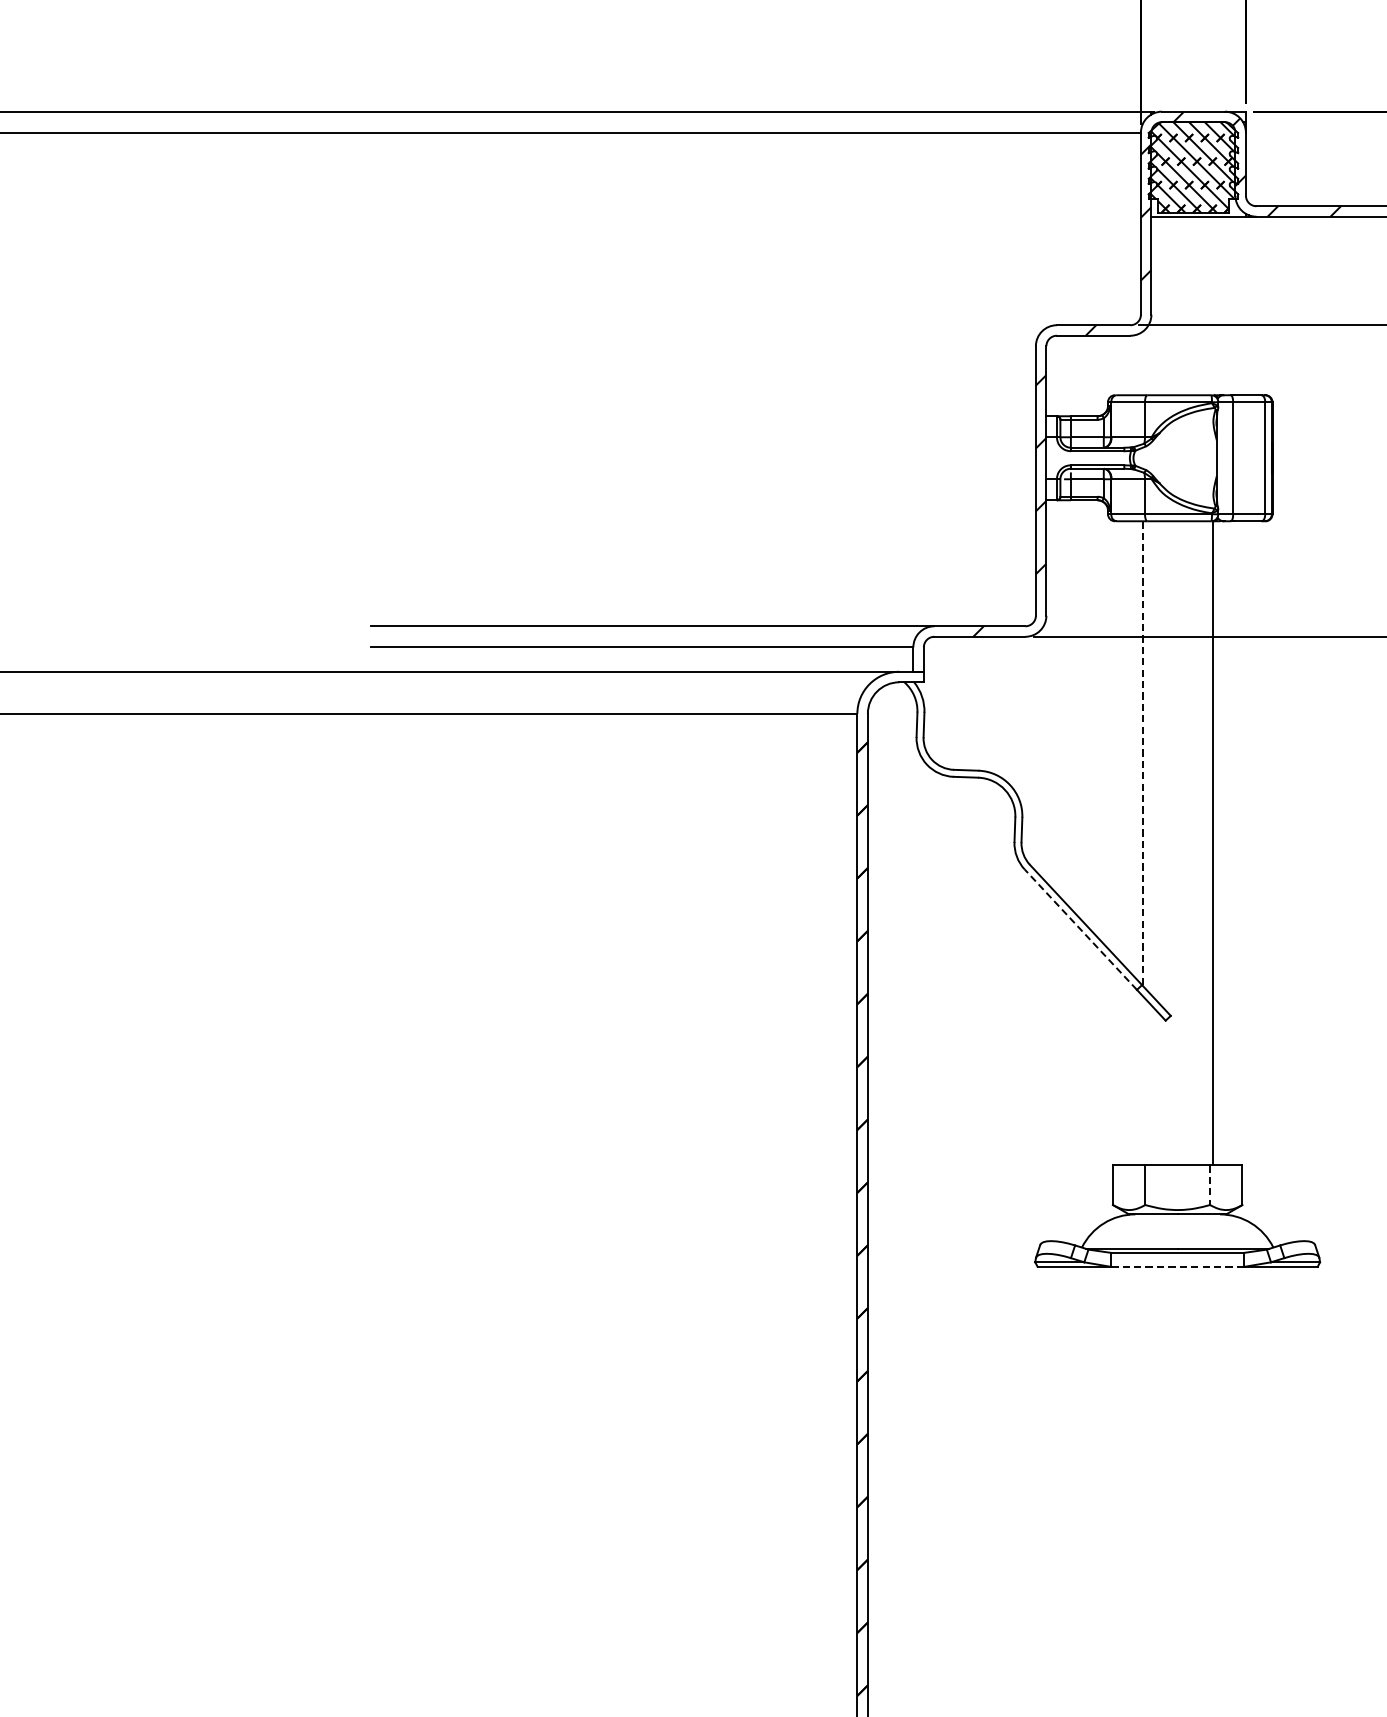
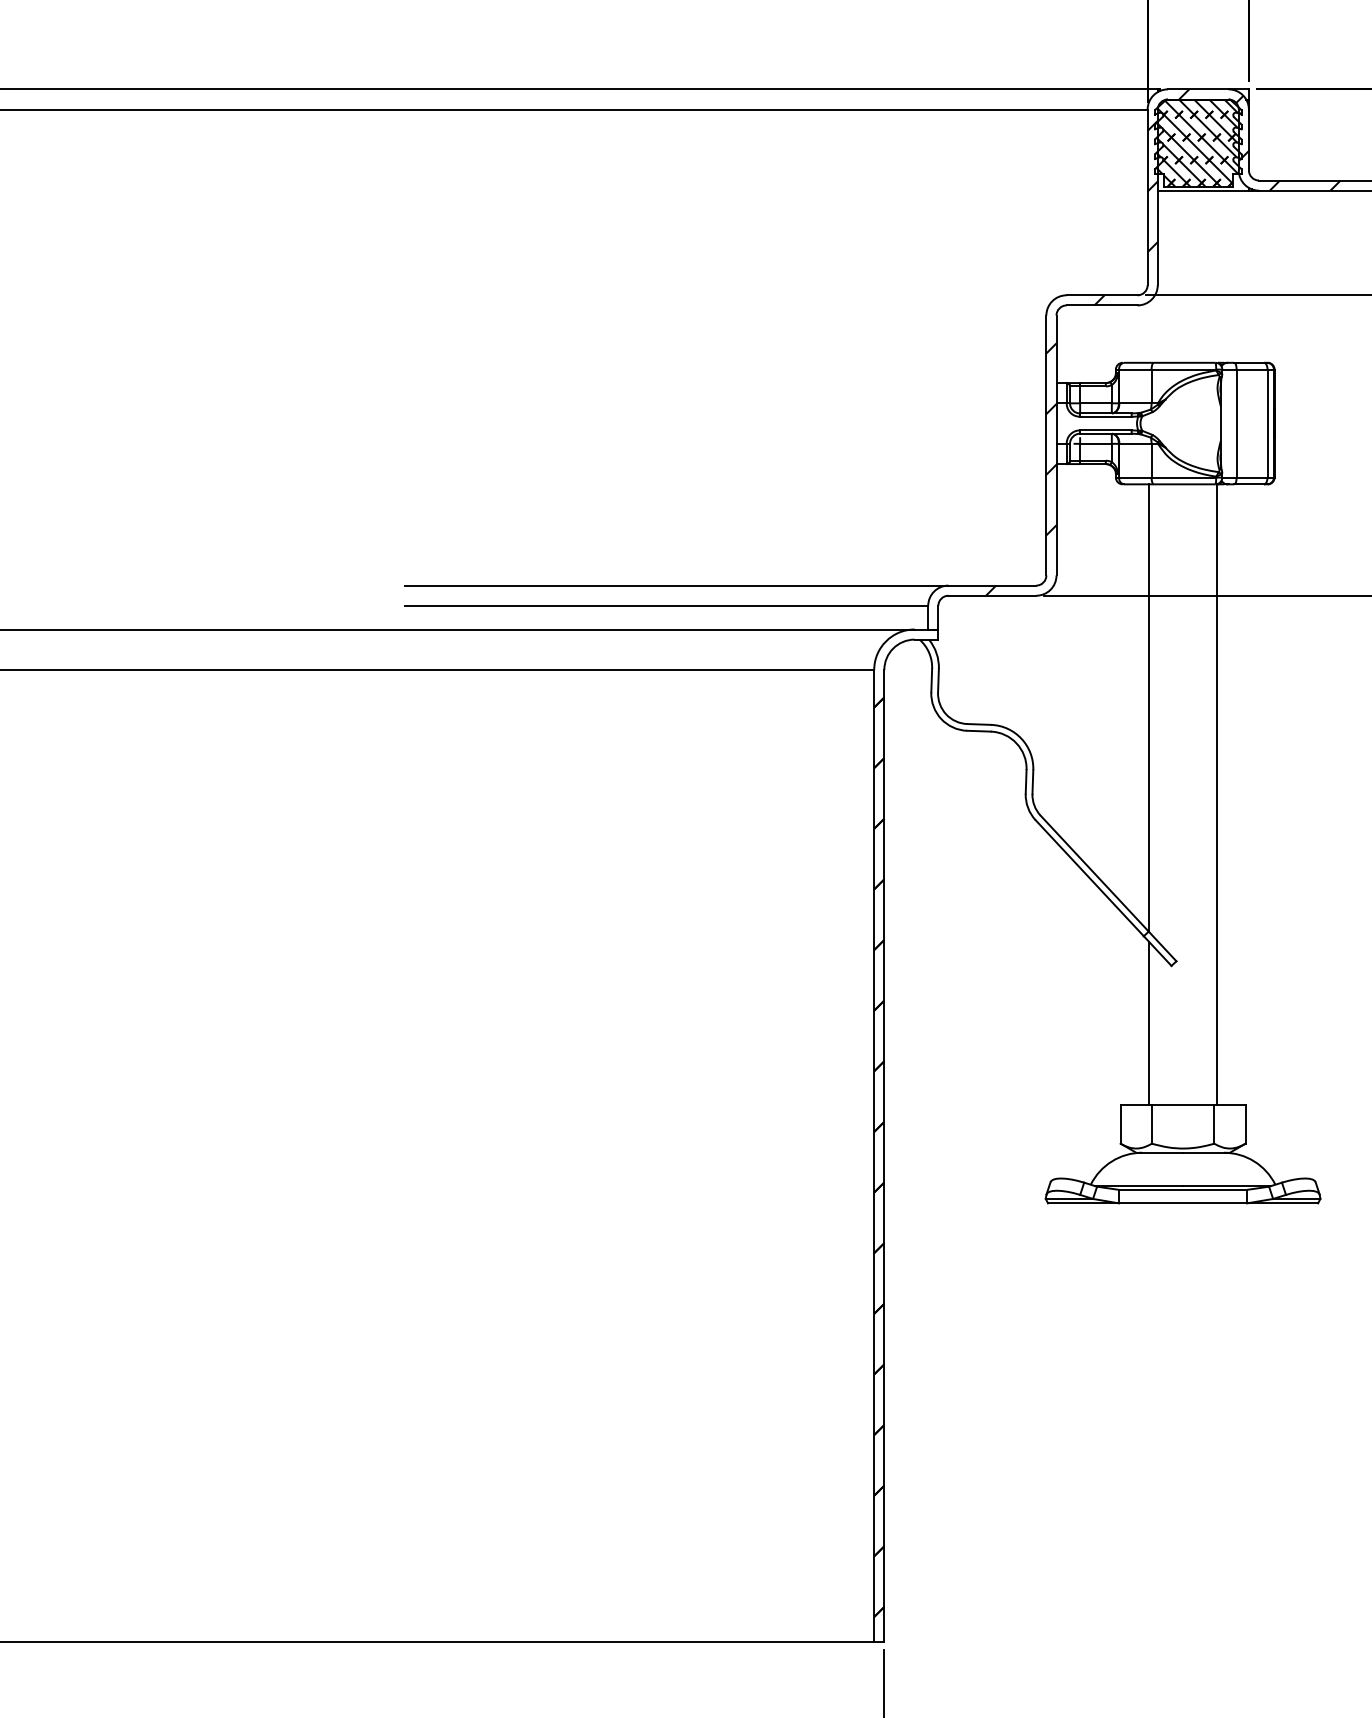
line: (1142, 753) -> (1149, 708), dashed -> solid
line: (1080, 928) -> (1089, 877), dashed -> solid
line: (1142, 1080) -> (1149, 1023), added
line: (1210, 1186) -> (1214, 1125), dashed -> solid
line: (1178, 1267) -> (1183, 1203), dashed -> solid

